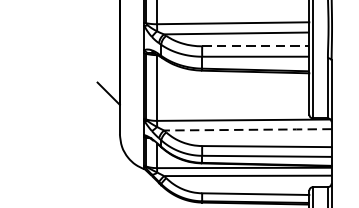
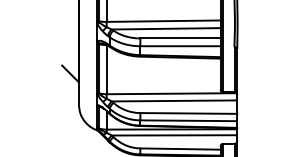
line: (257, 46) -> (181, 38), dashed -> solid
line: (247, 129) -> (174, 100), dashed -> solid

